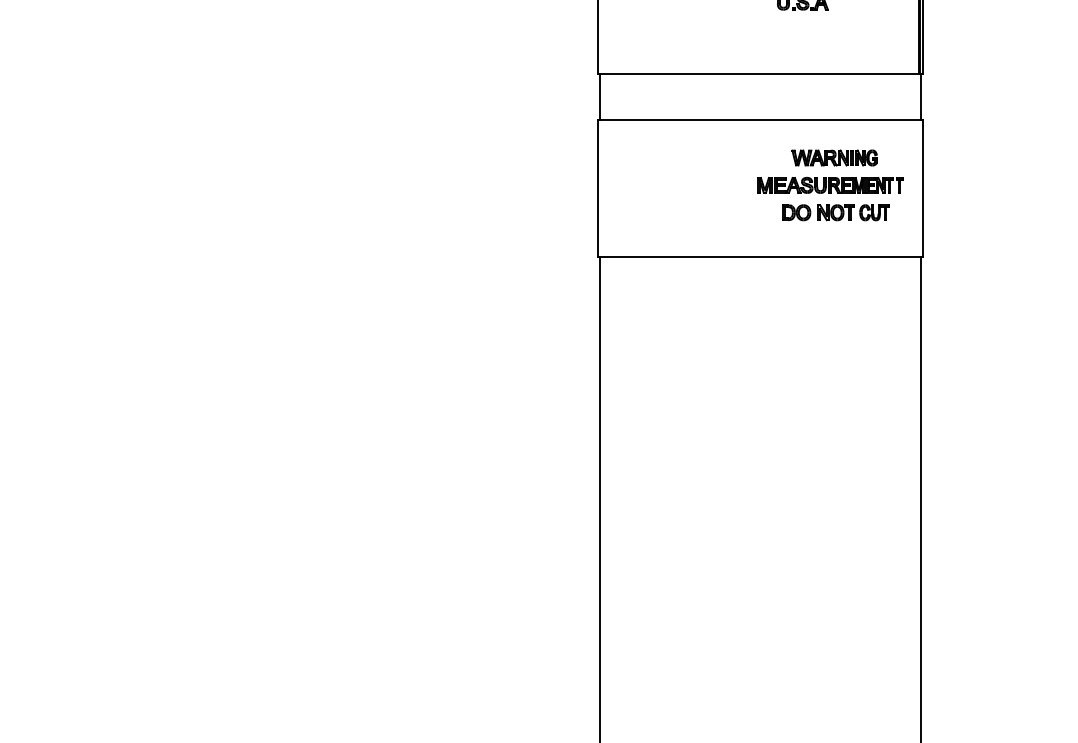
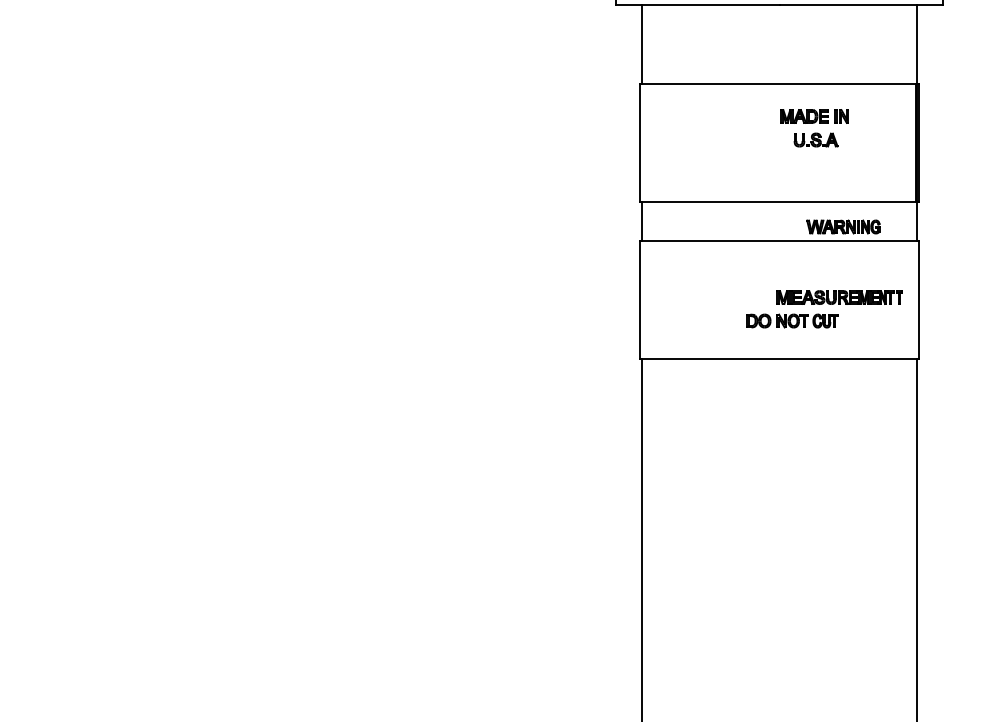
part: (834, 157) -> (843, 226), moved
part: (835, 212) -> (792, 320), moved

